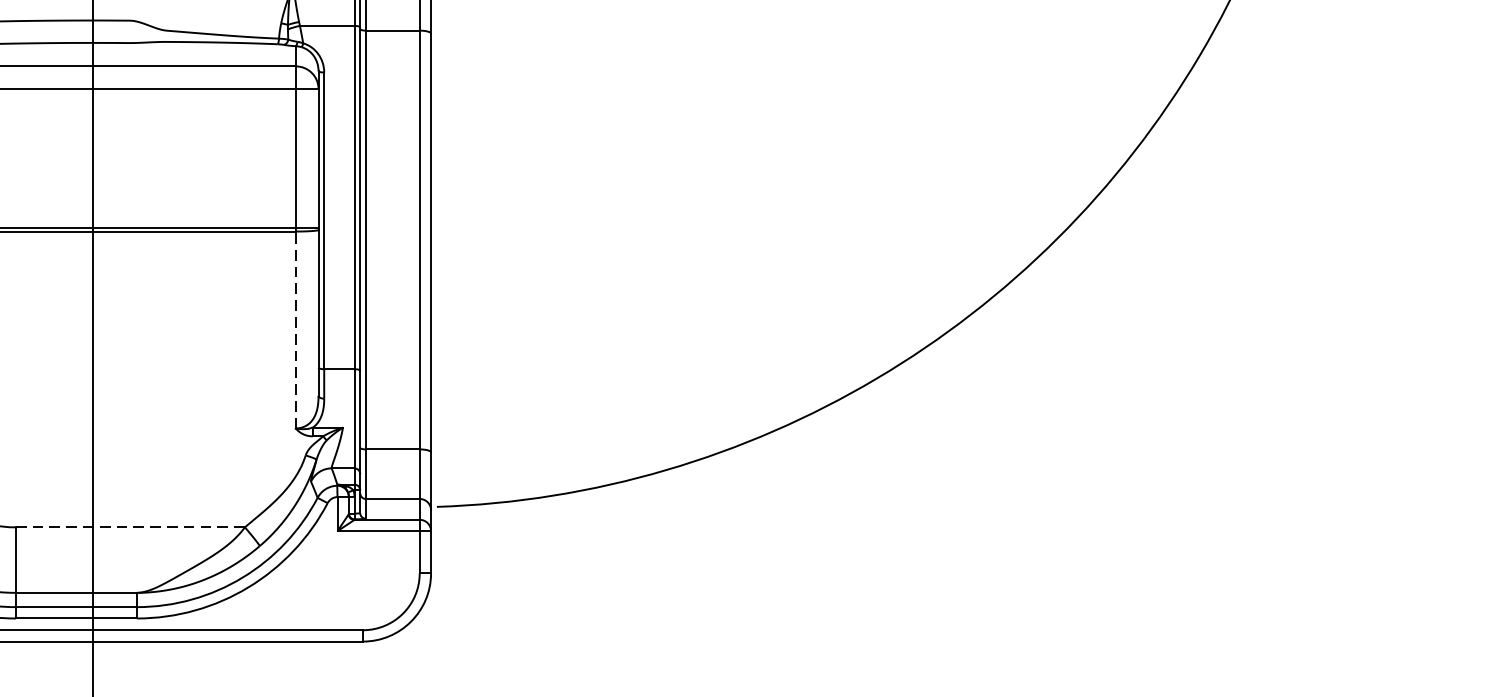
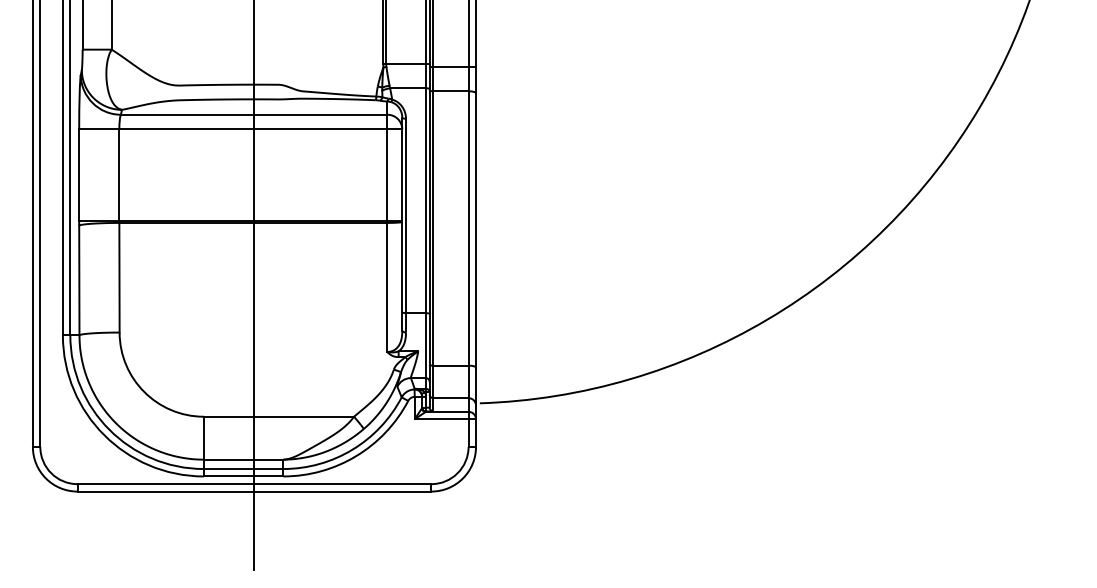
line: (295, 330) -> (387, 287), dashed -> solid
line: (131, 526) -> (279, 416), dashed -> solid

